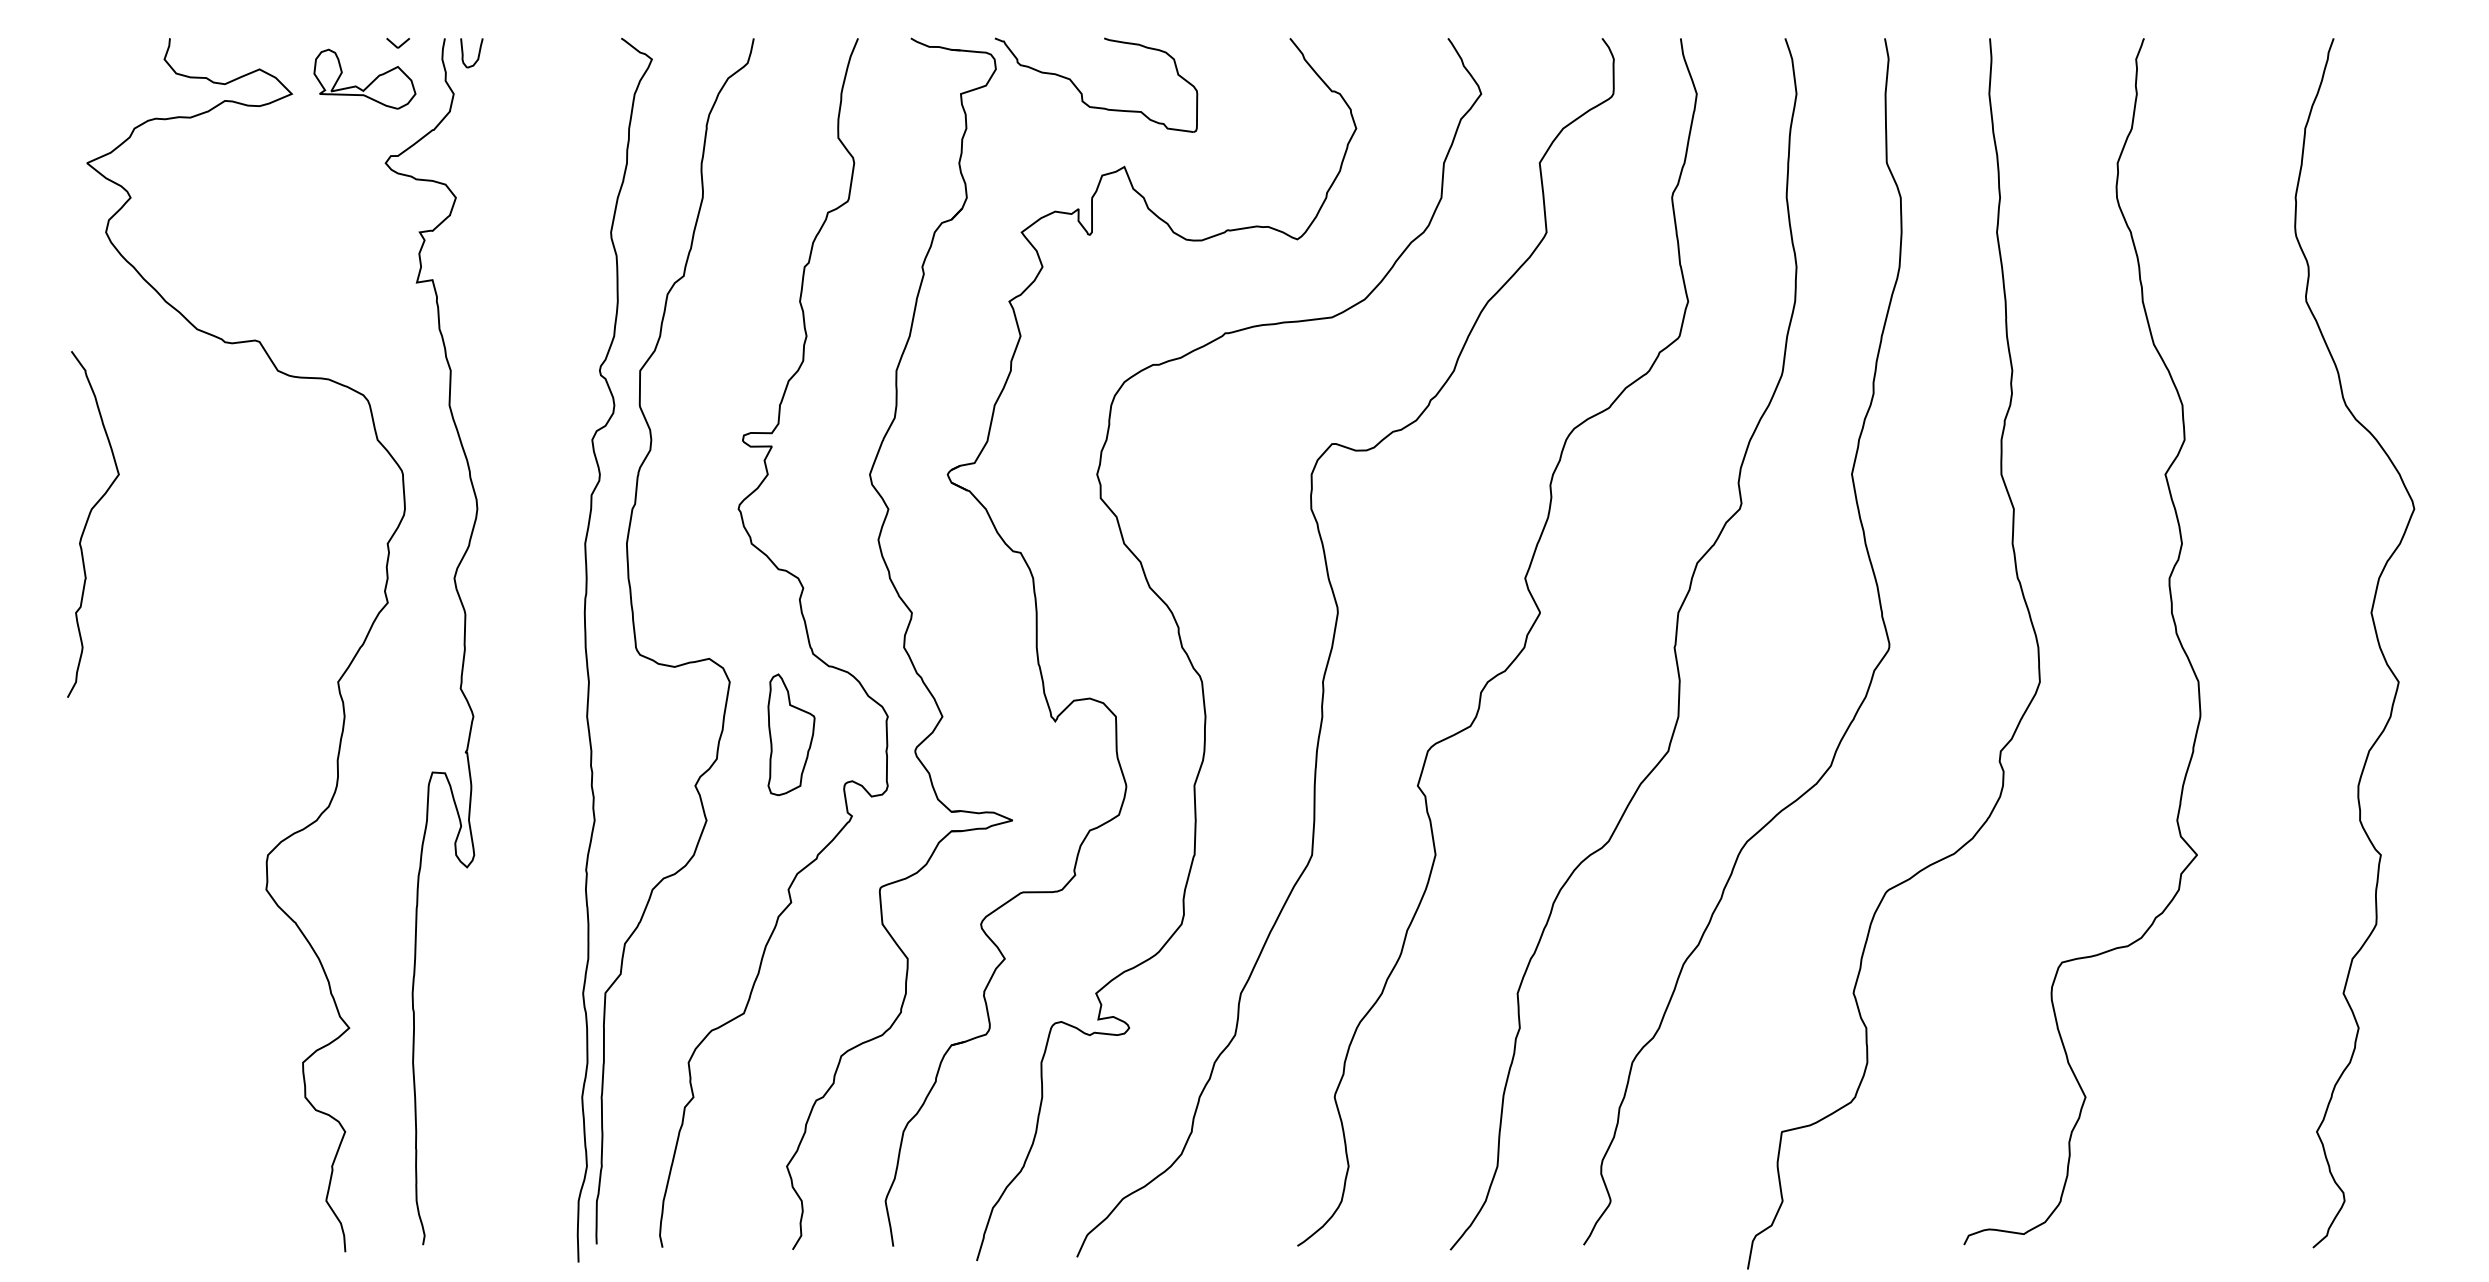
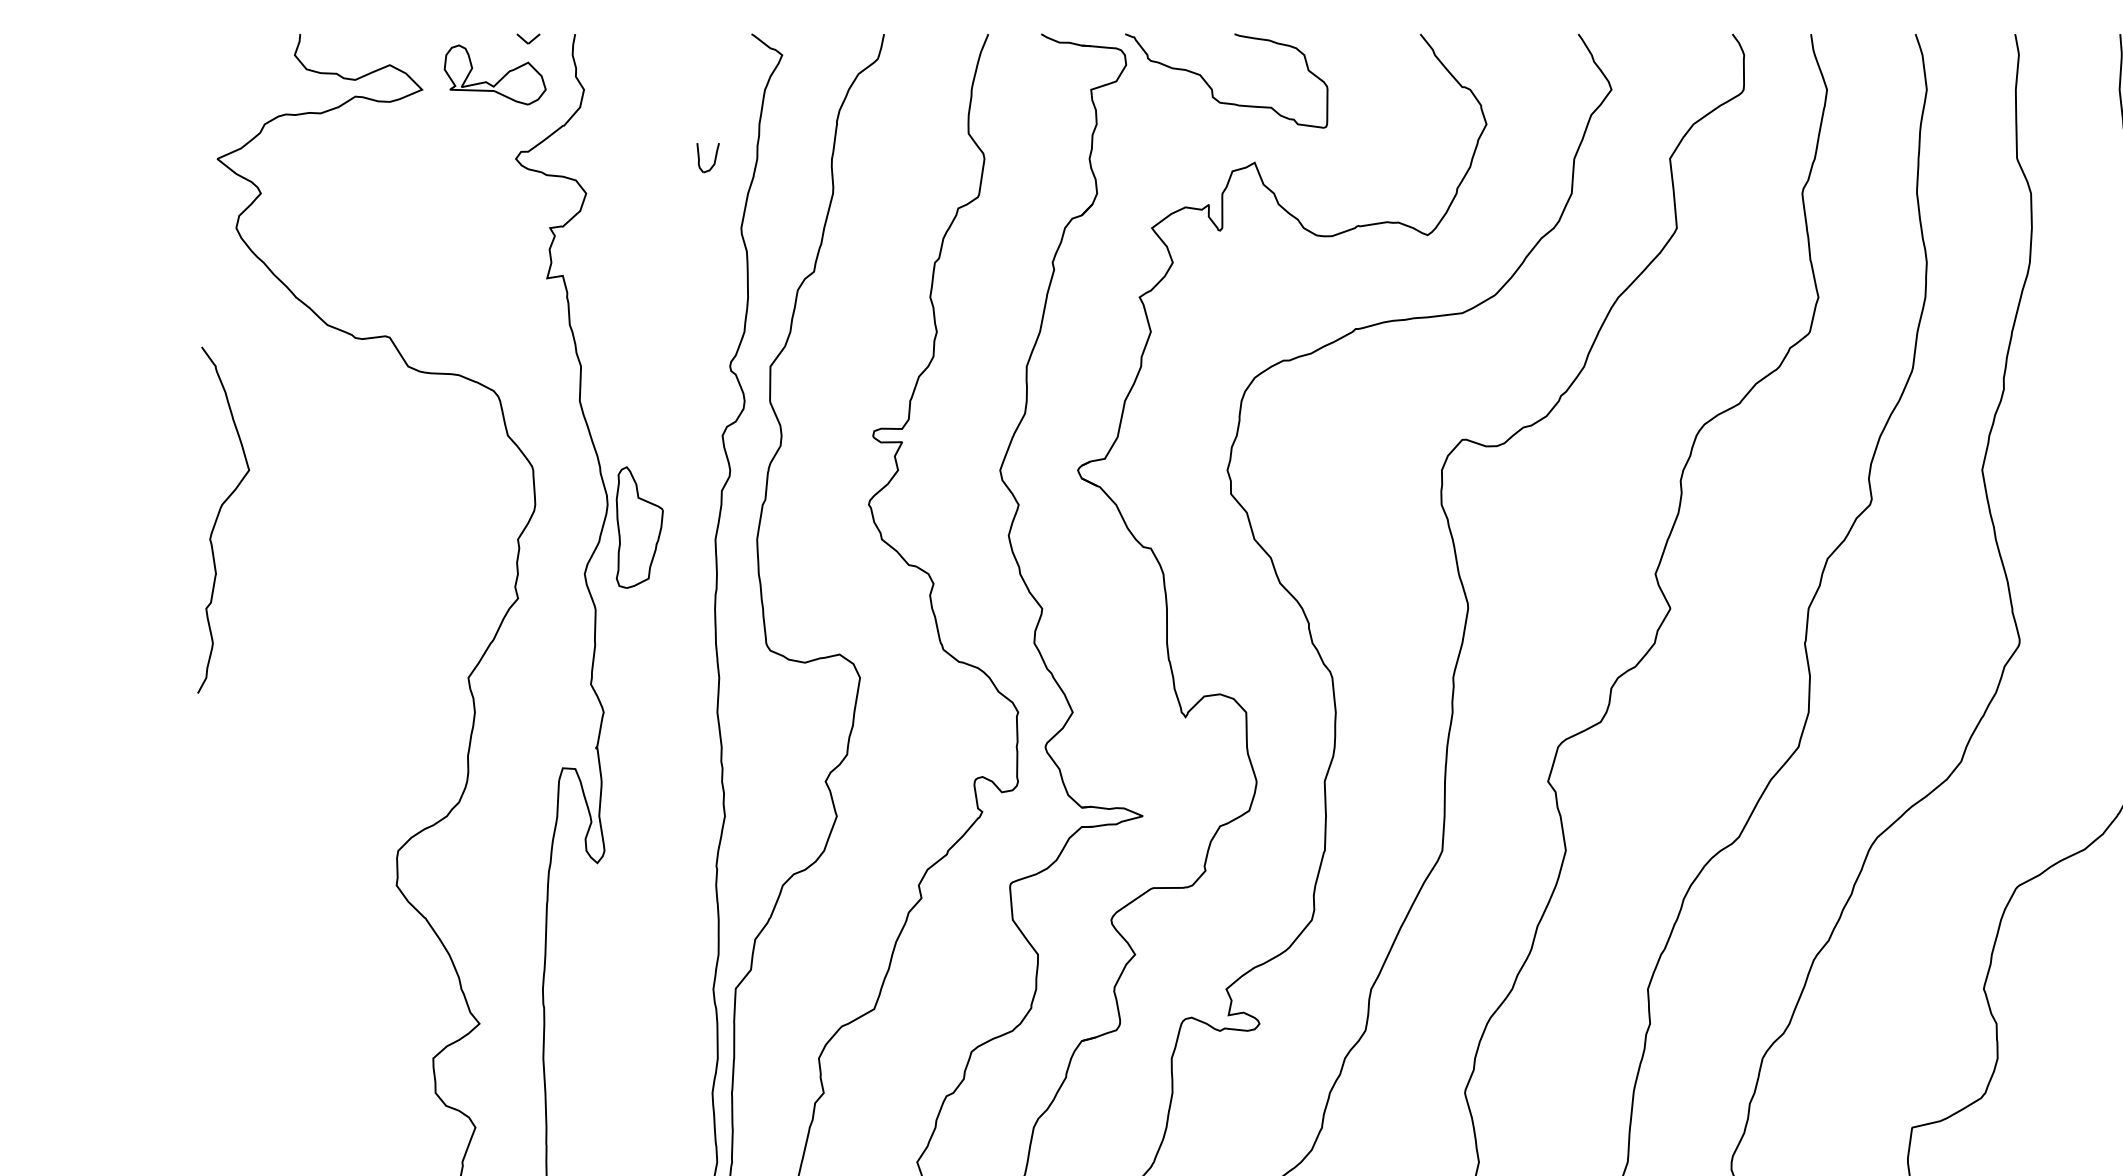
part: (477, 56) -> (713, 161), moved
part: (791, 734) -> (639, 527), moved

